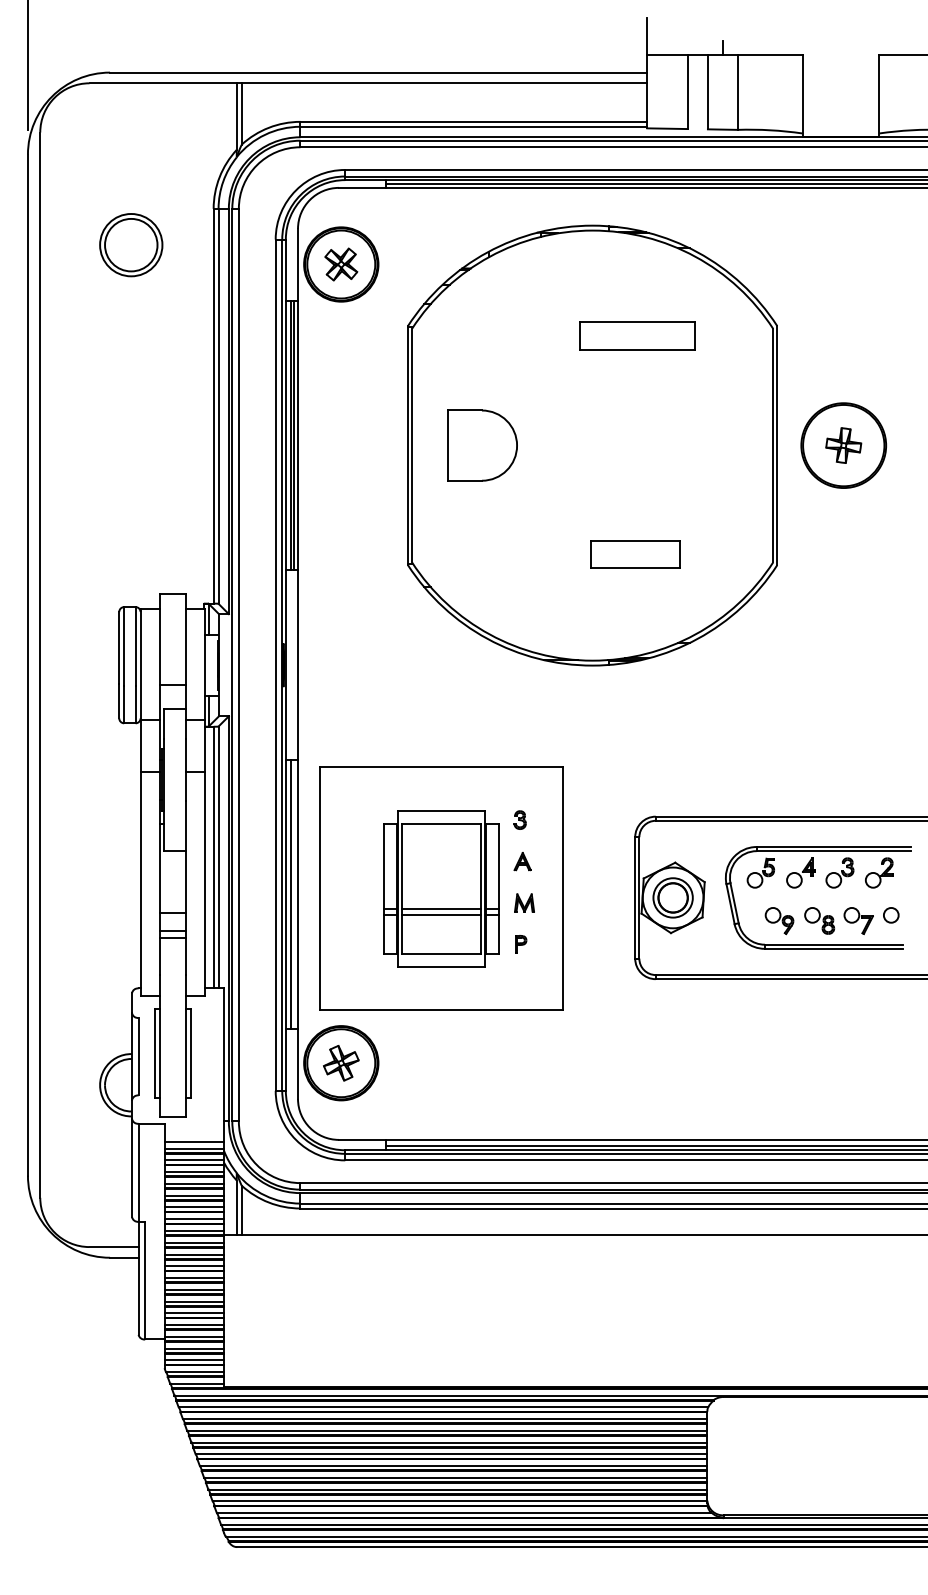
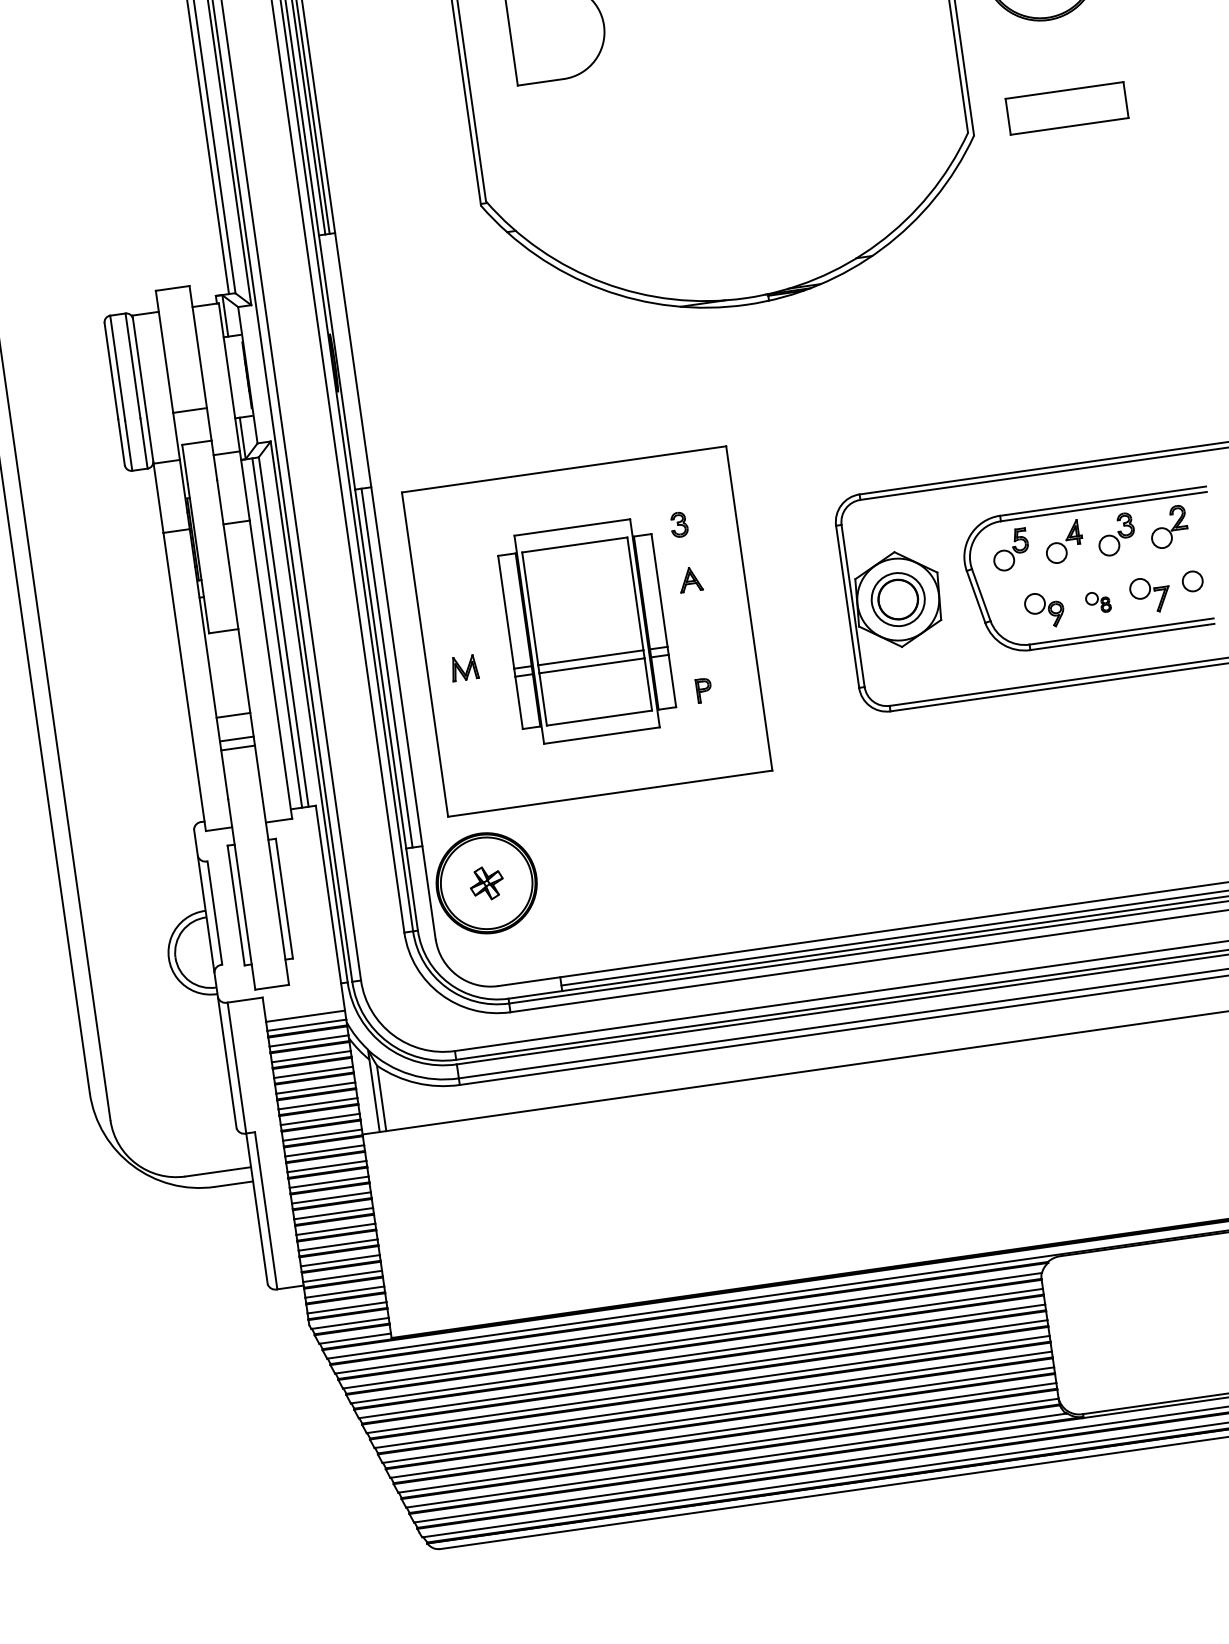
part: (635, 554) -> (1067, 107), moved
part: (524, 902) -> (464, 667), moved
part: (819, 920) -> (1097, 601), size x0.6
part: (341, 1063) -> (487, 883), size x0.7

